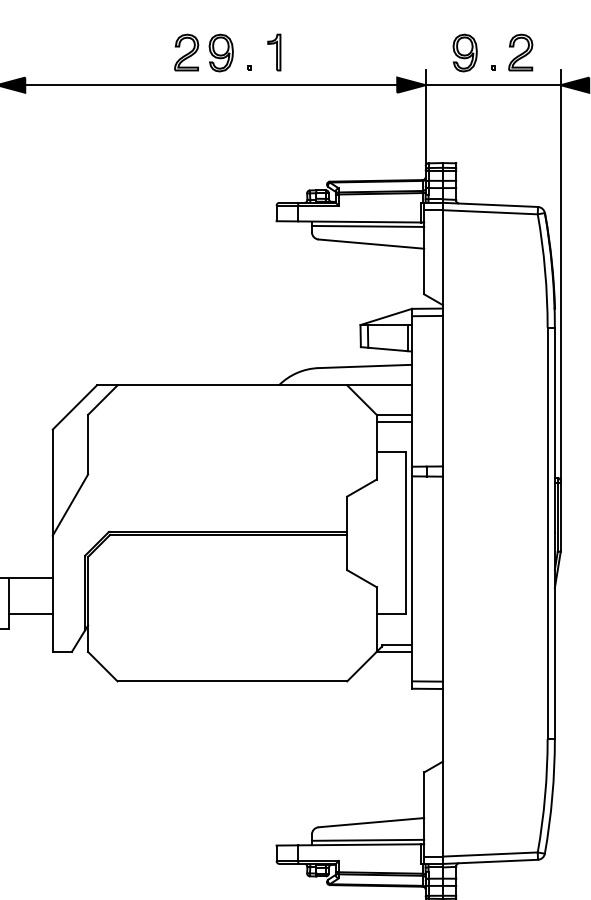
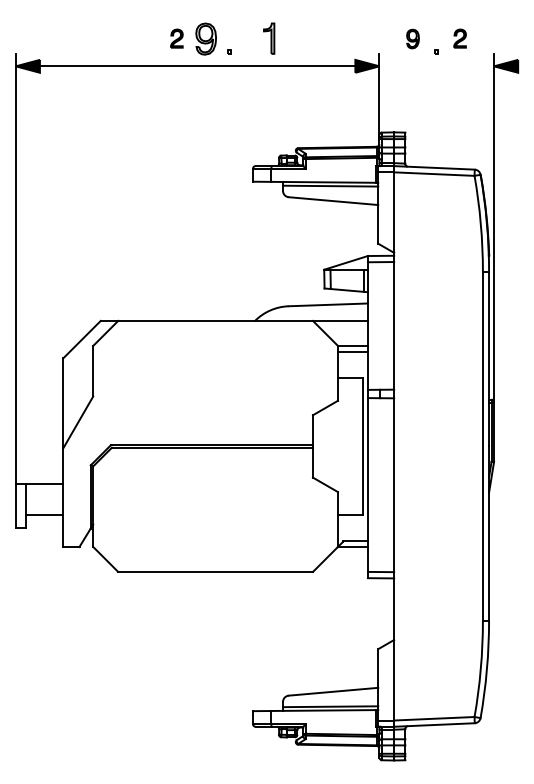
part: (186, 52) -> (176, 38), size x0.6
part: (274, 52) -> (269, 38), moved
part: (464, 52) -> (412, 38), size x0.6
part: (520, 52) -> (459, 38), size x0.6
line: (492, 85) -> (436, 66), removed

